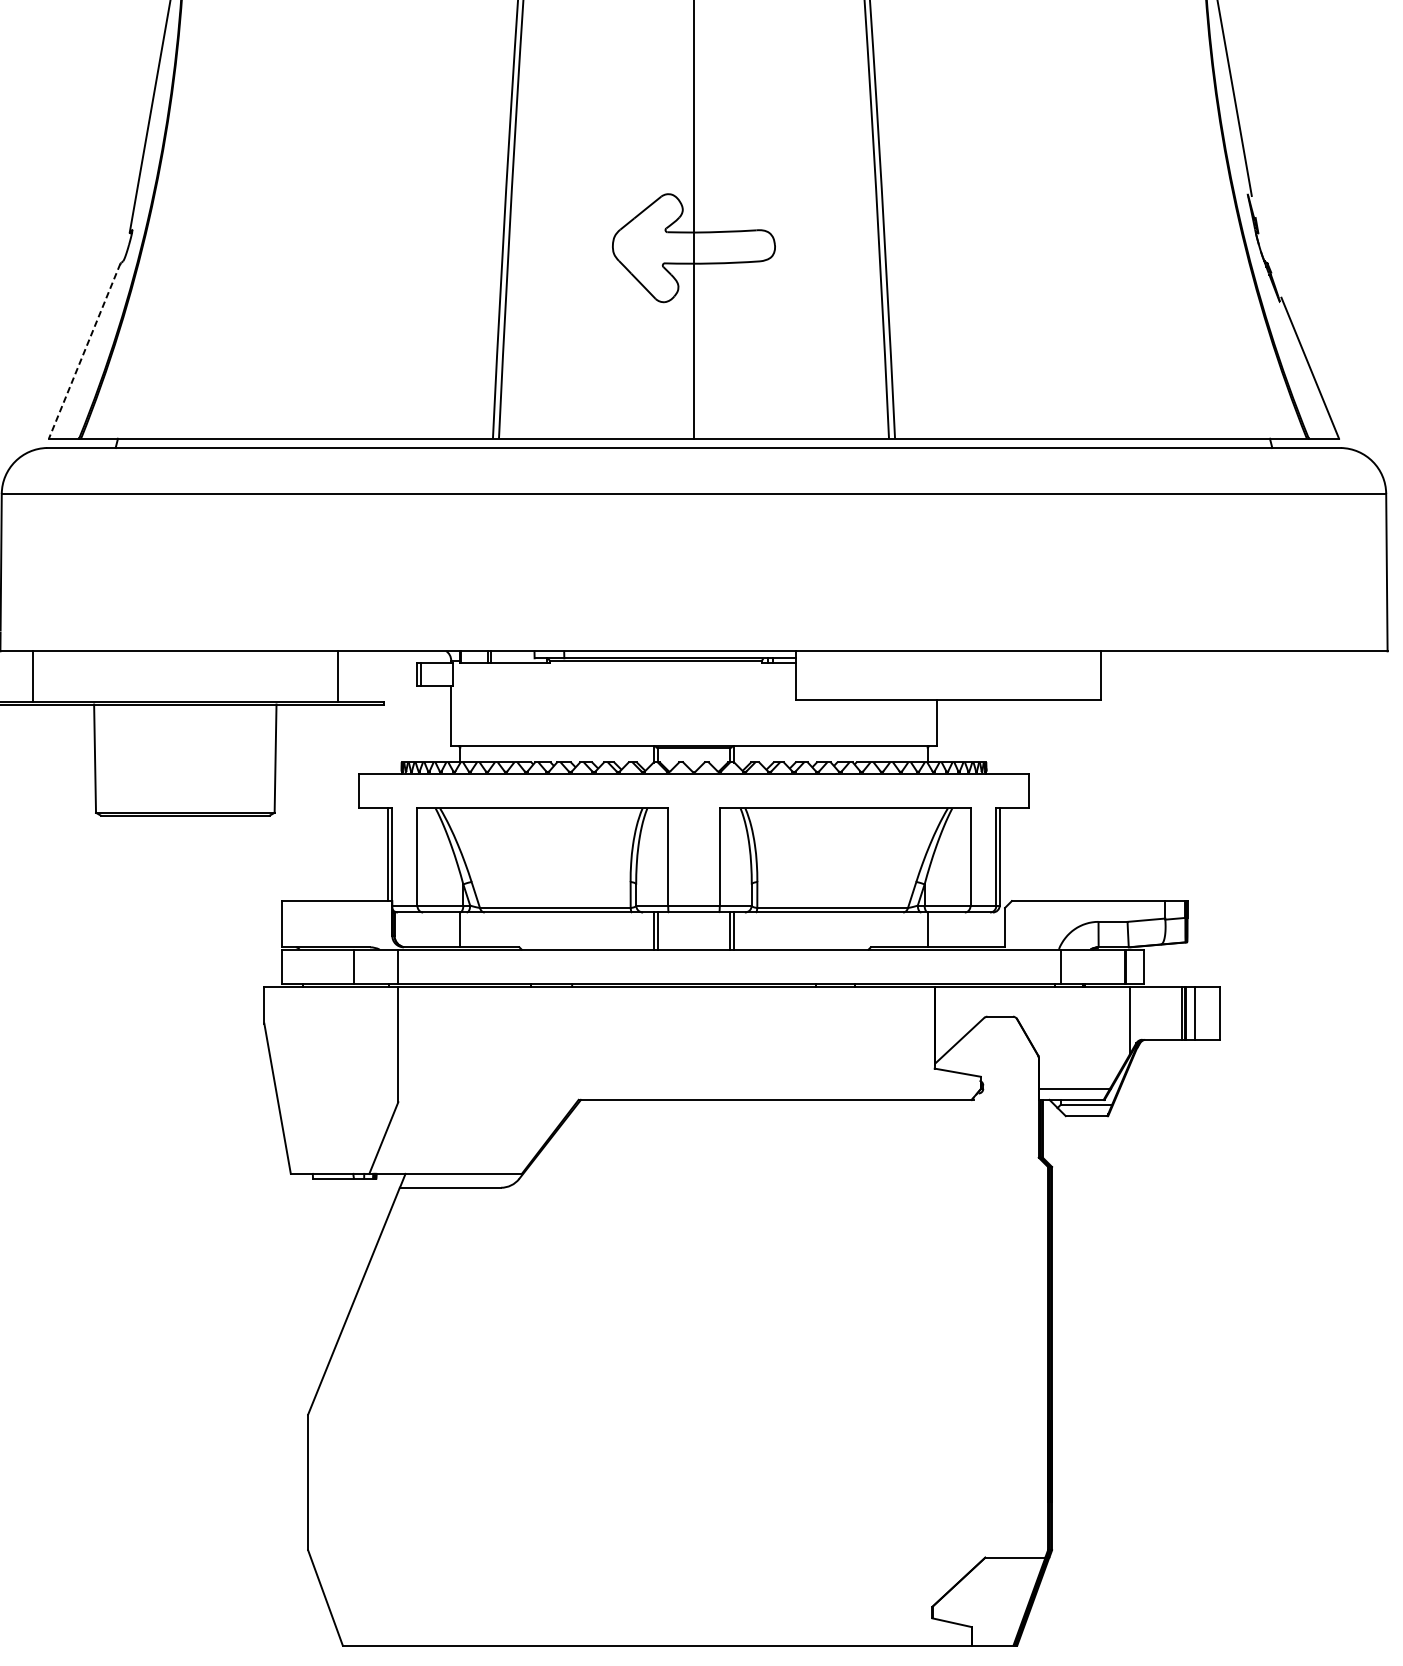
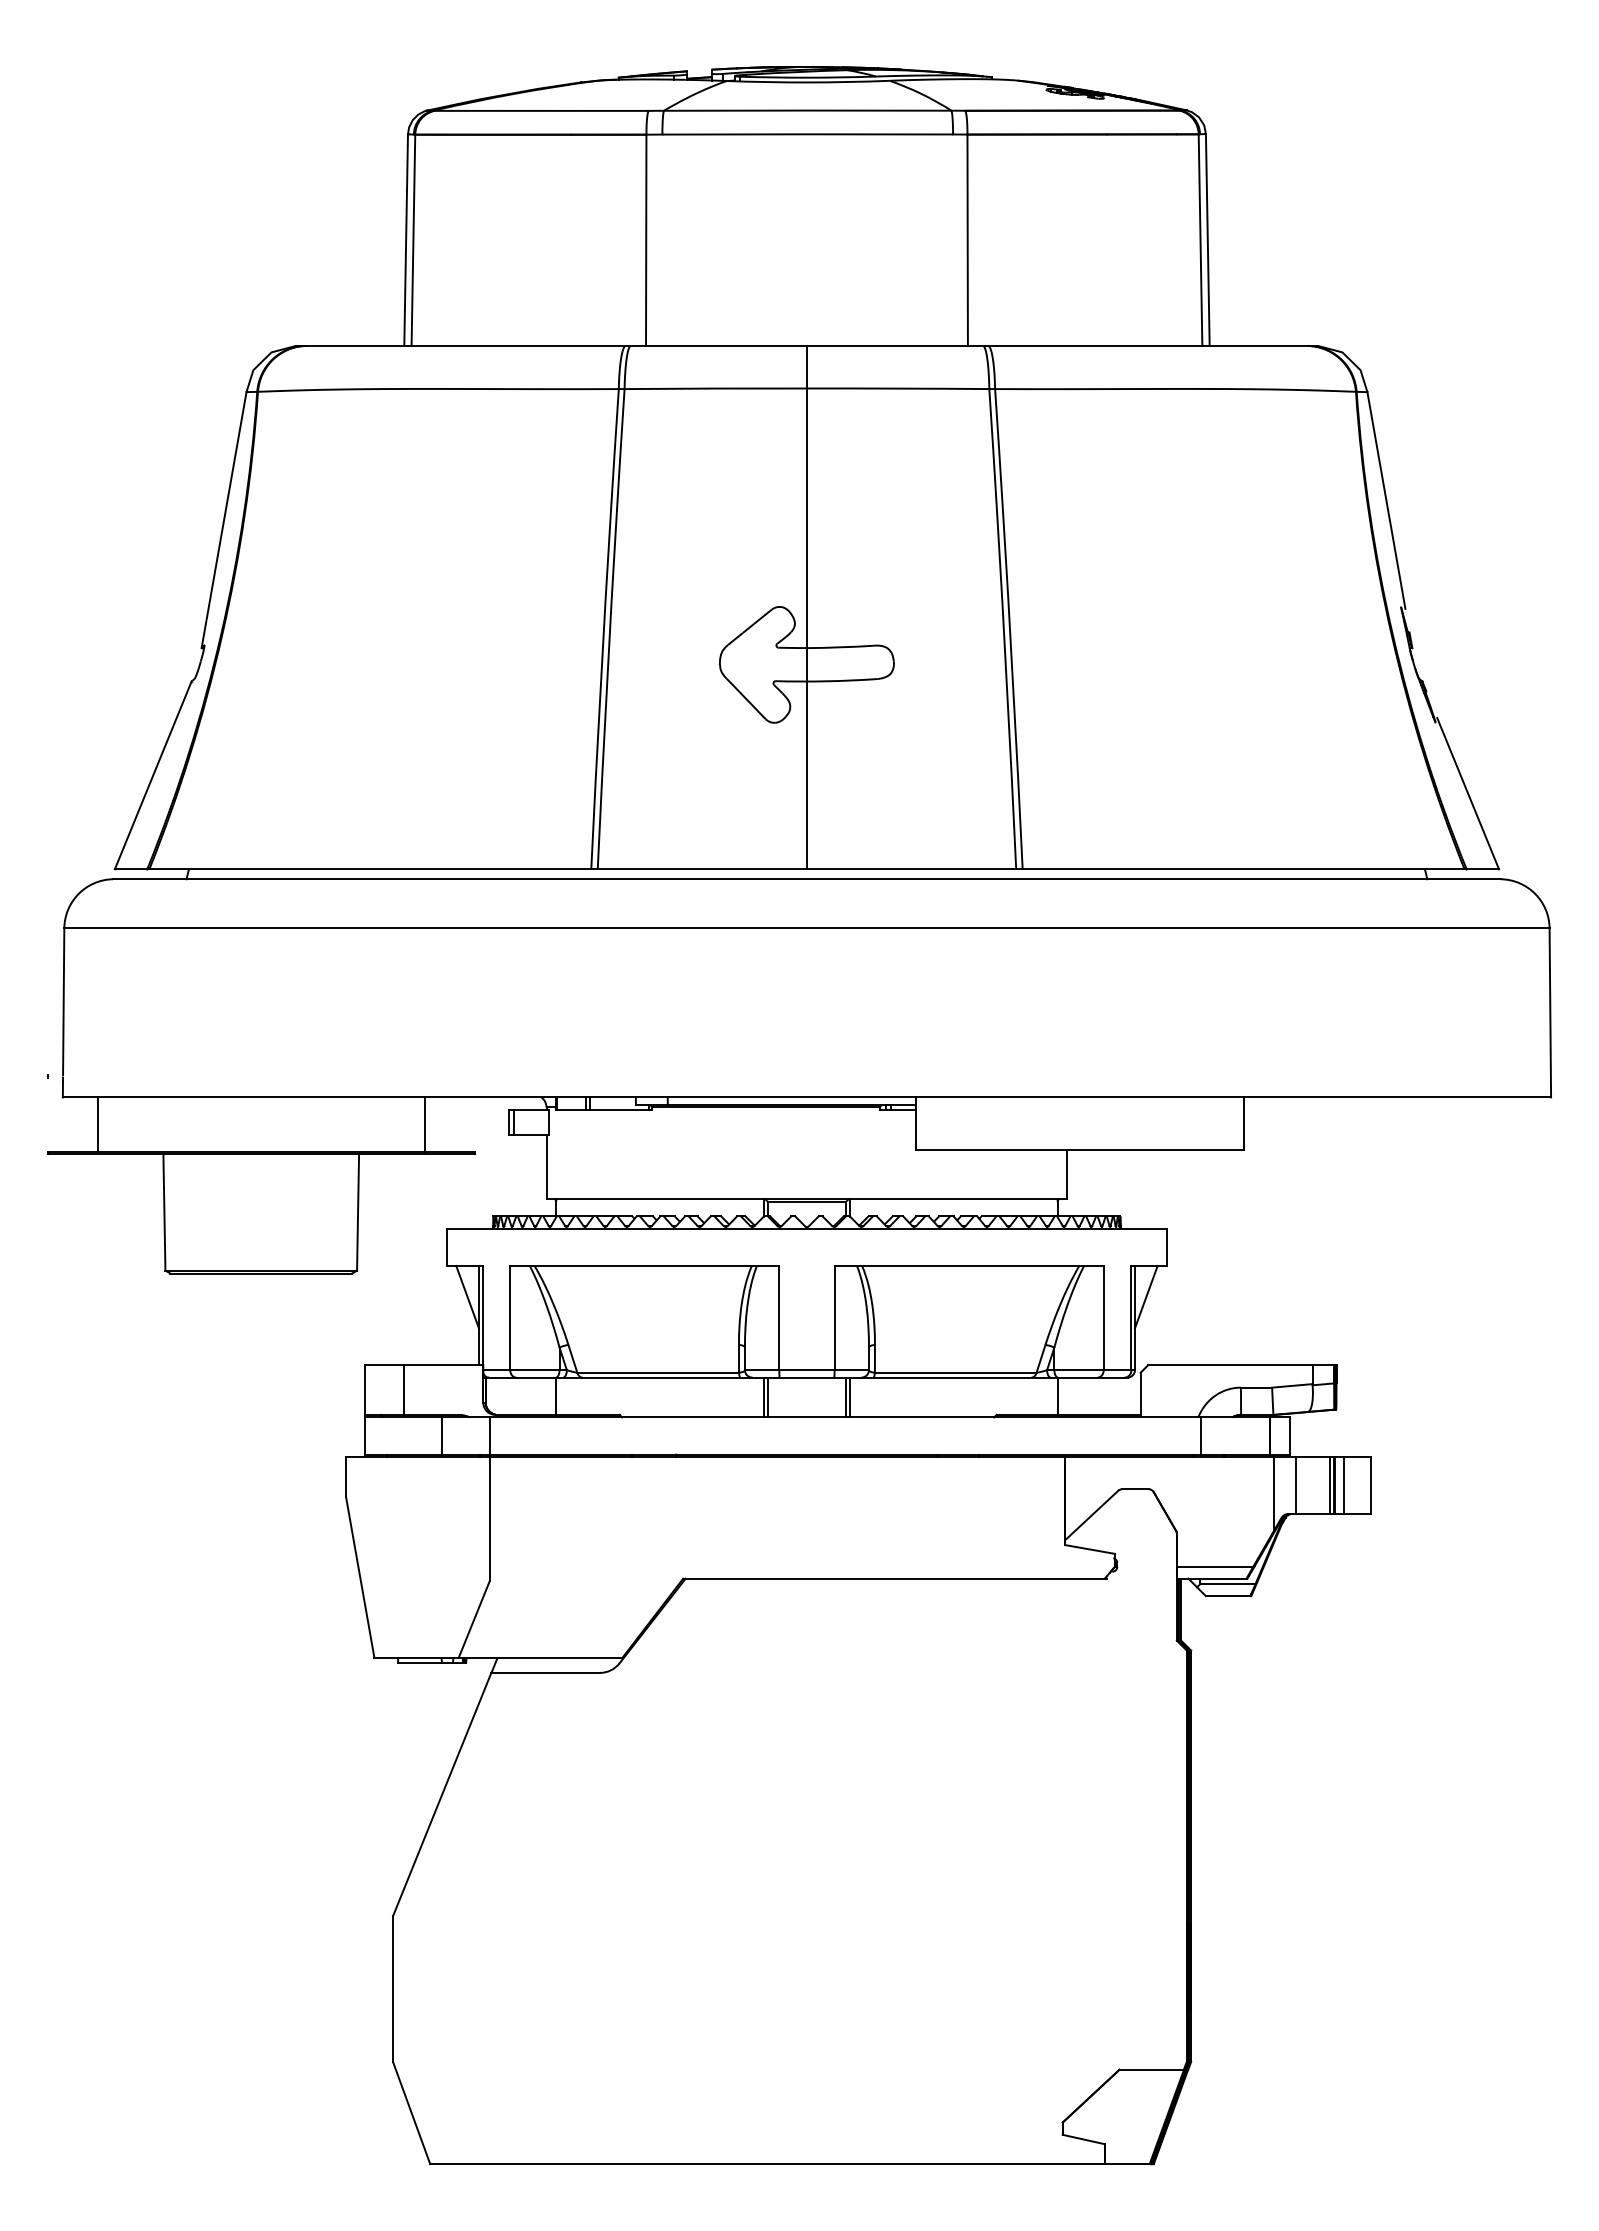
line: (84, 351) -> (153, 775), dashed -> solid
line: (377, 836) -> (467, 1296), added
line: (1010, 836) -> (1146, 1296), added
line: (318, 923) -> (404, 1389), added
line: (1149, 1013) -> (1295, 1485), added

